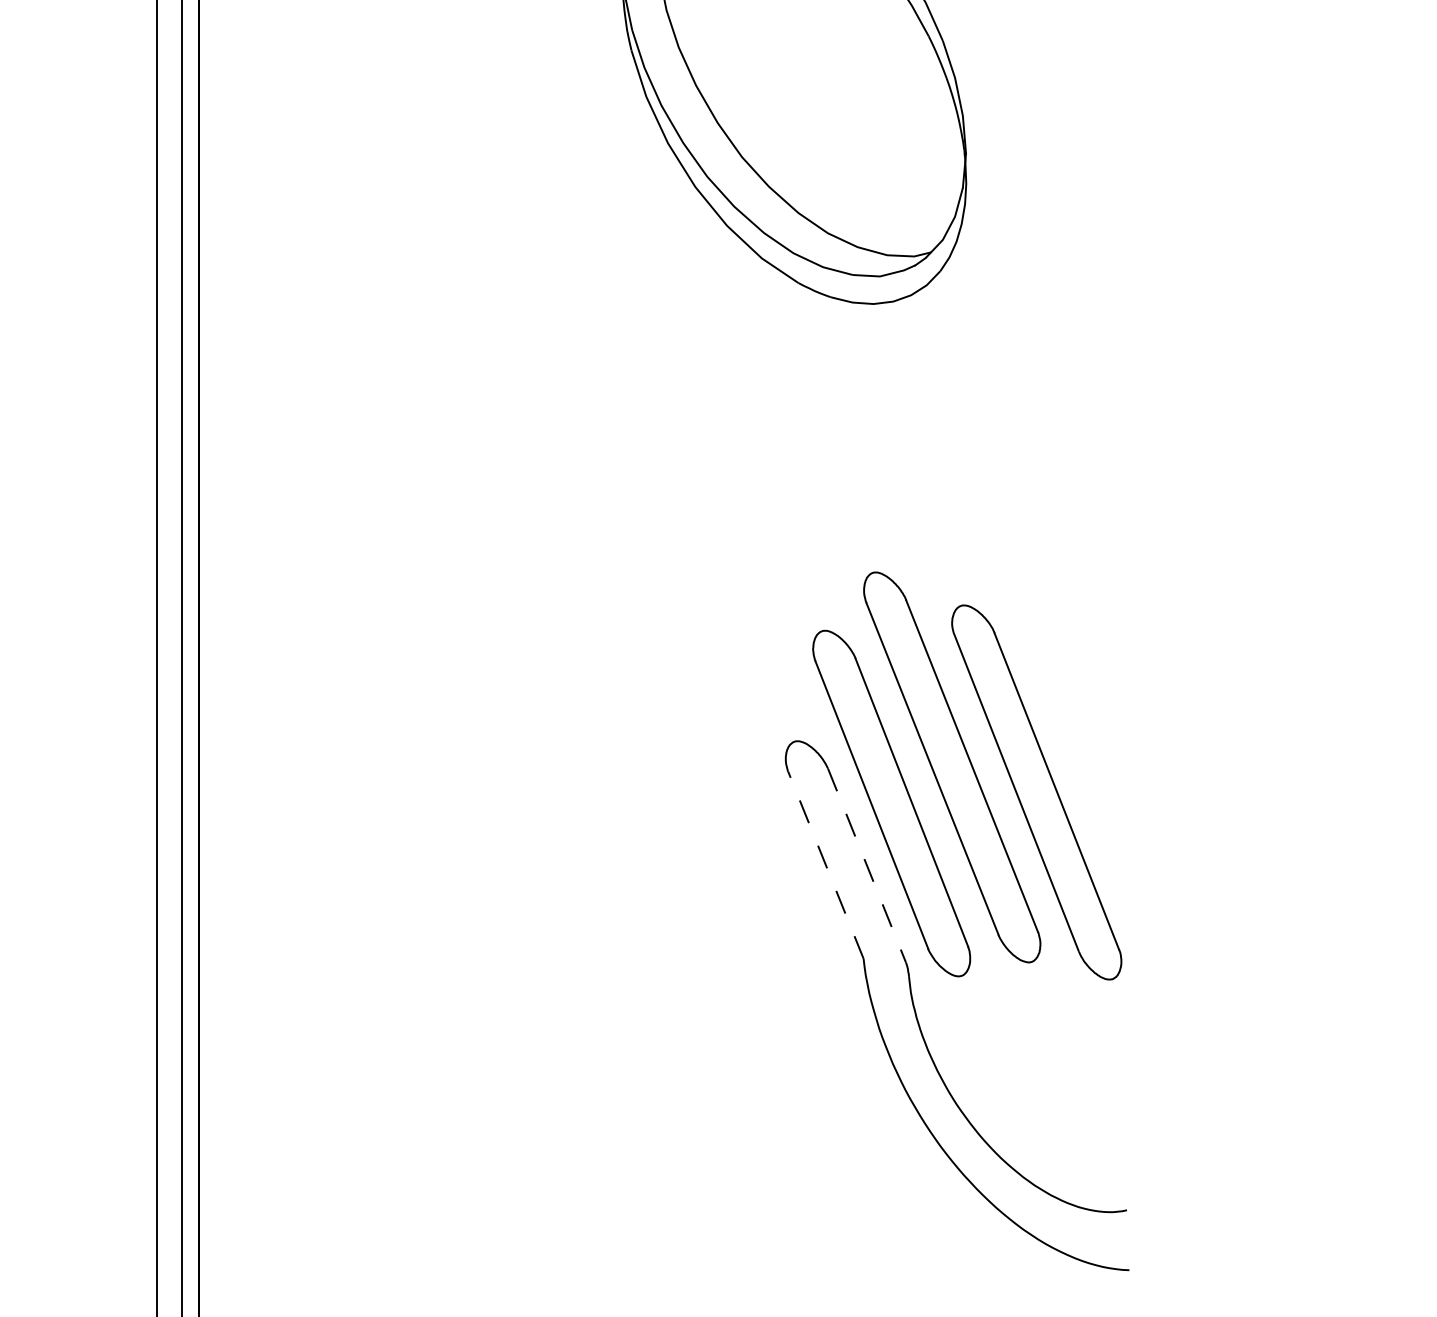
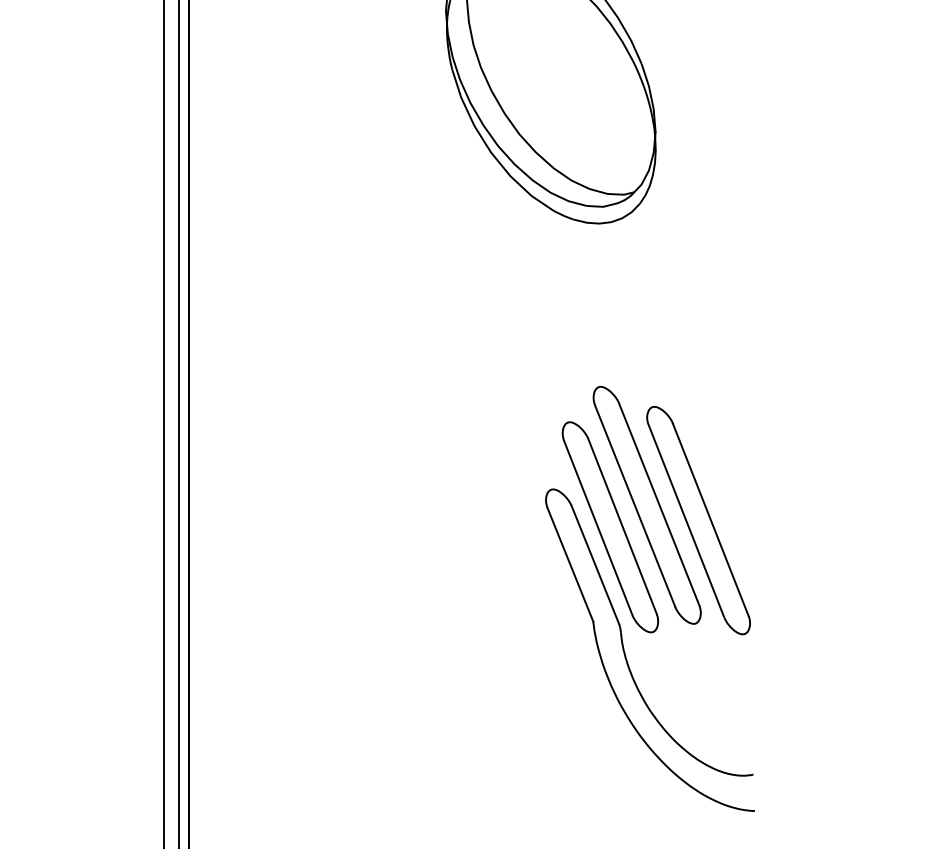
line: (826, 864) -> (570, 564), dashed -> solid
line: (867, 866) -> (595, 565), dashed -> solid

